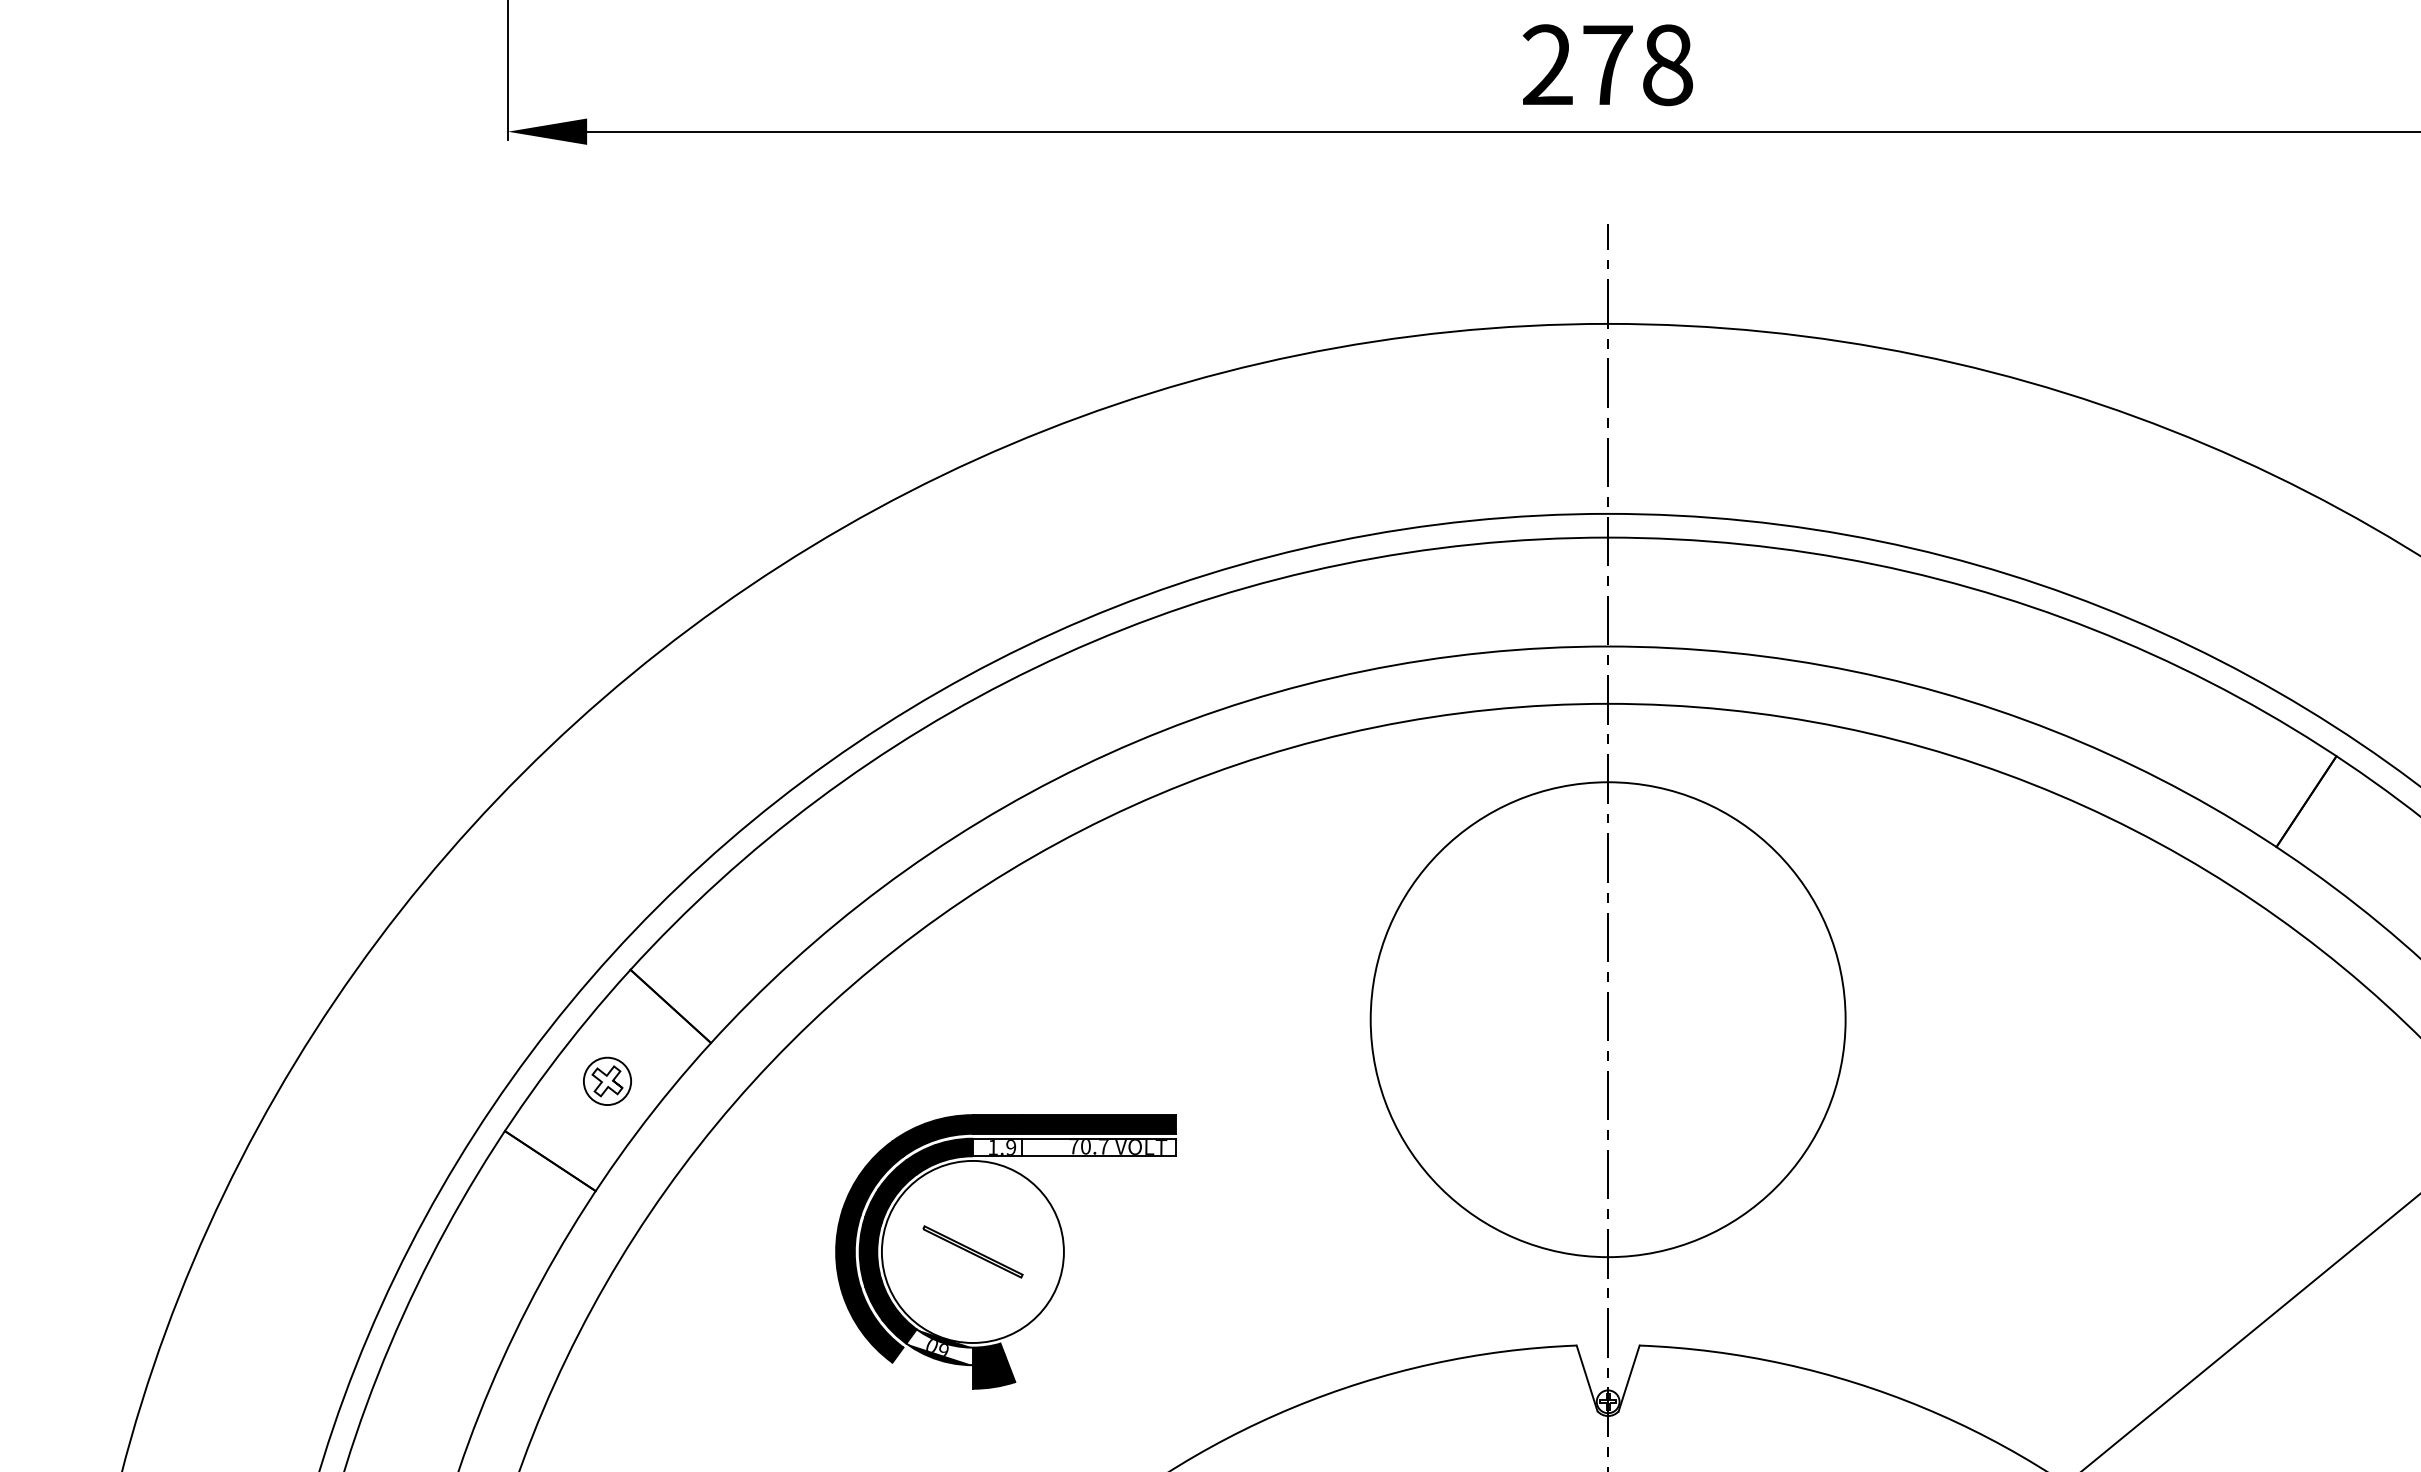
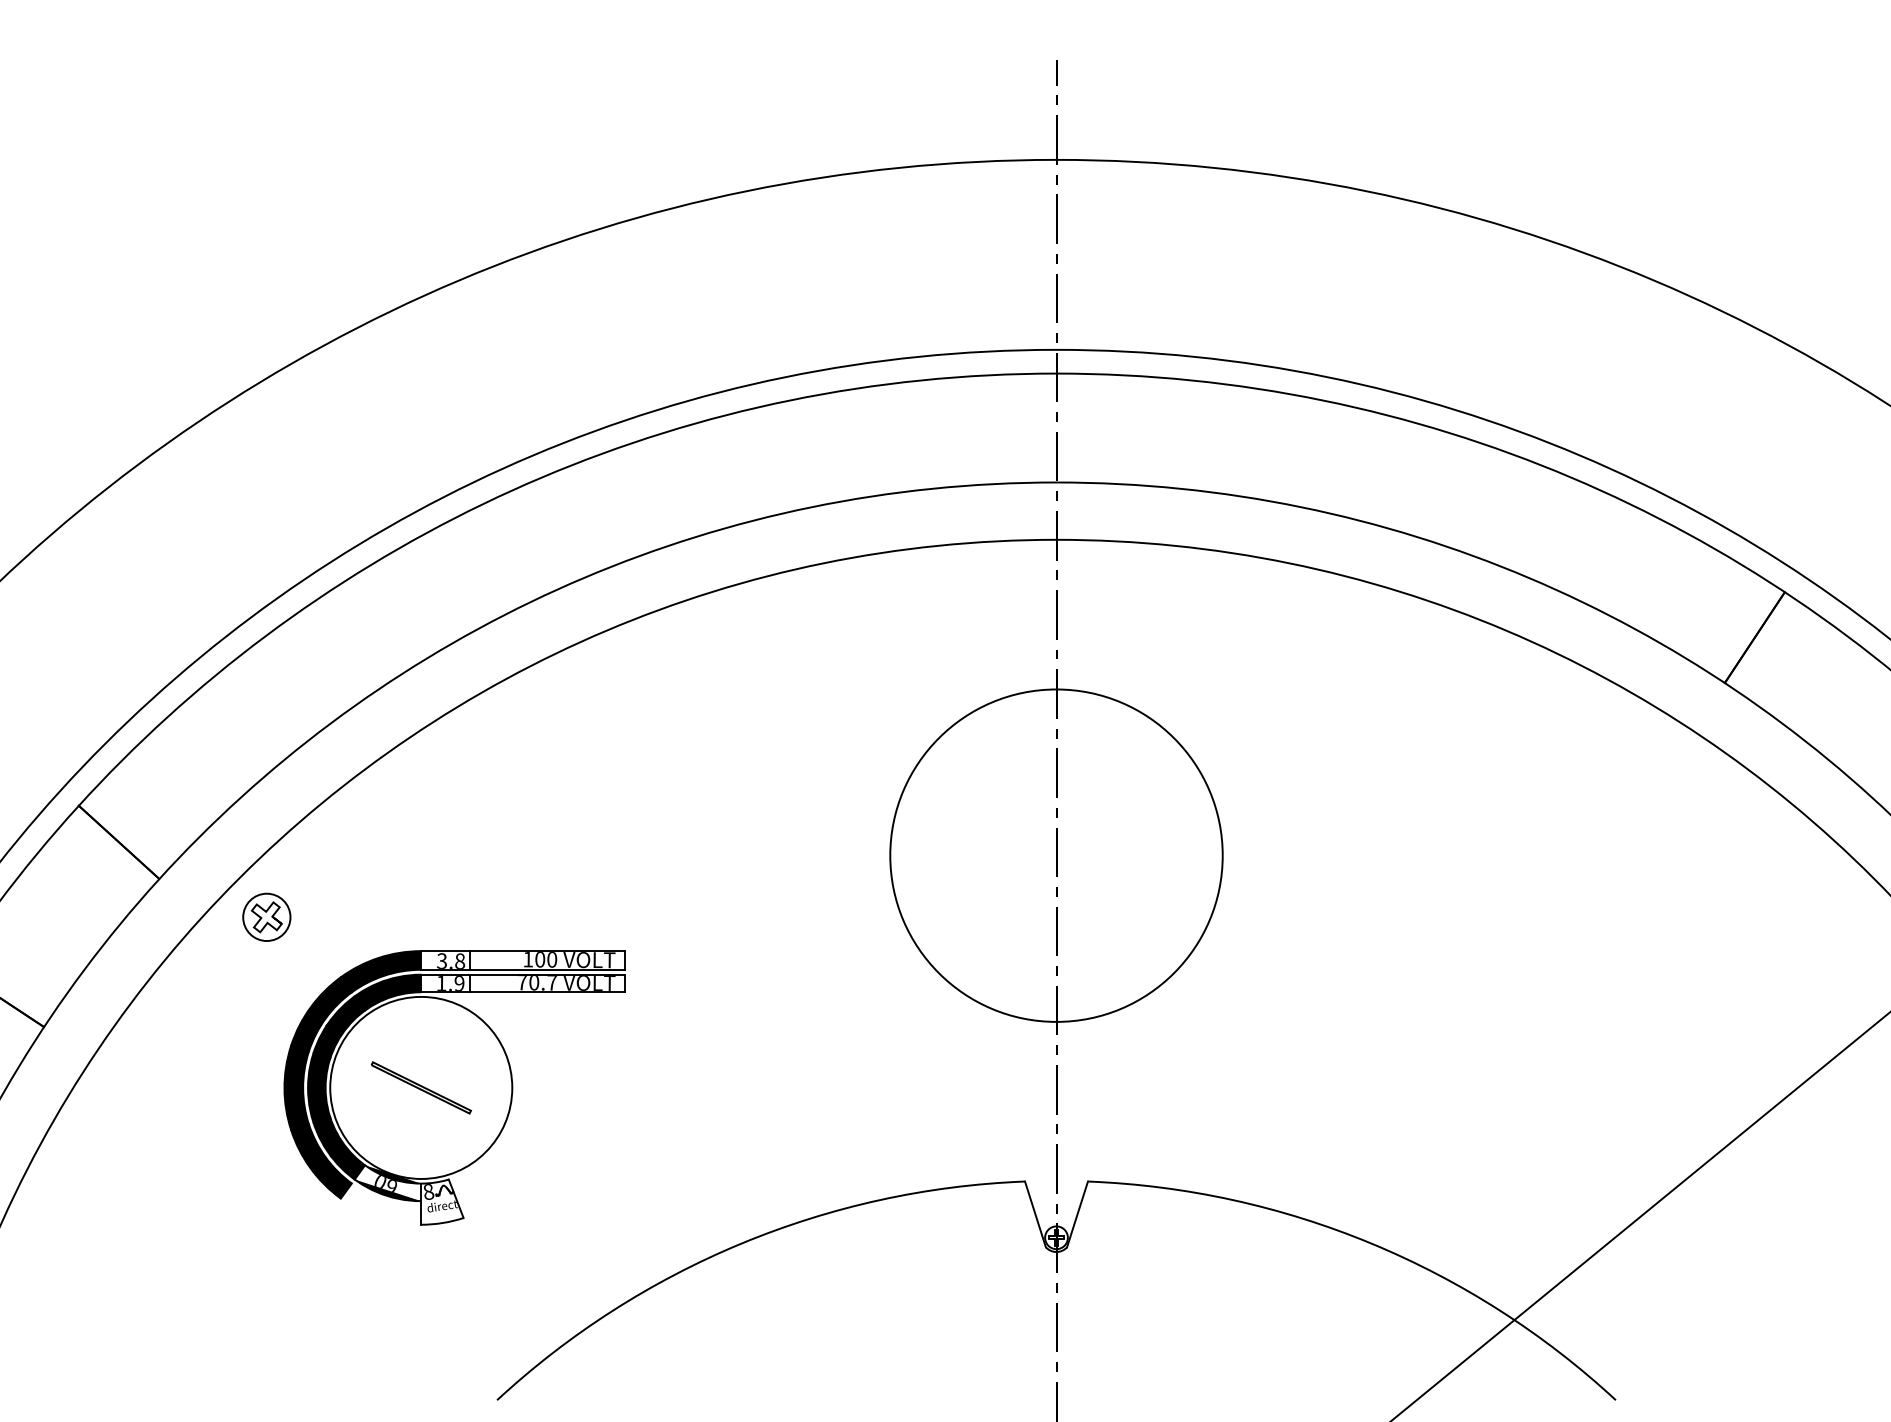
circle: (1607, 1019) -> (1055, 855), size x0.7
part: (607, 1080) -> (266, 916), moved
fill: (1074, 1124) -> (522, 960), removed
fill: (993, 1365) -> (441, 1201), removed

